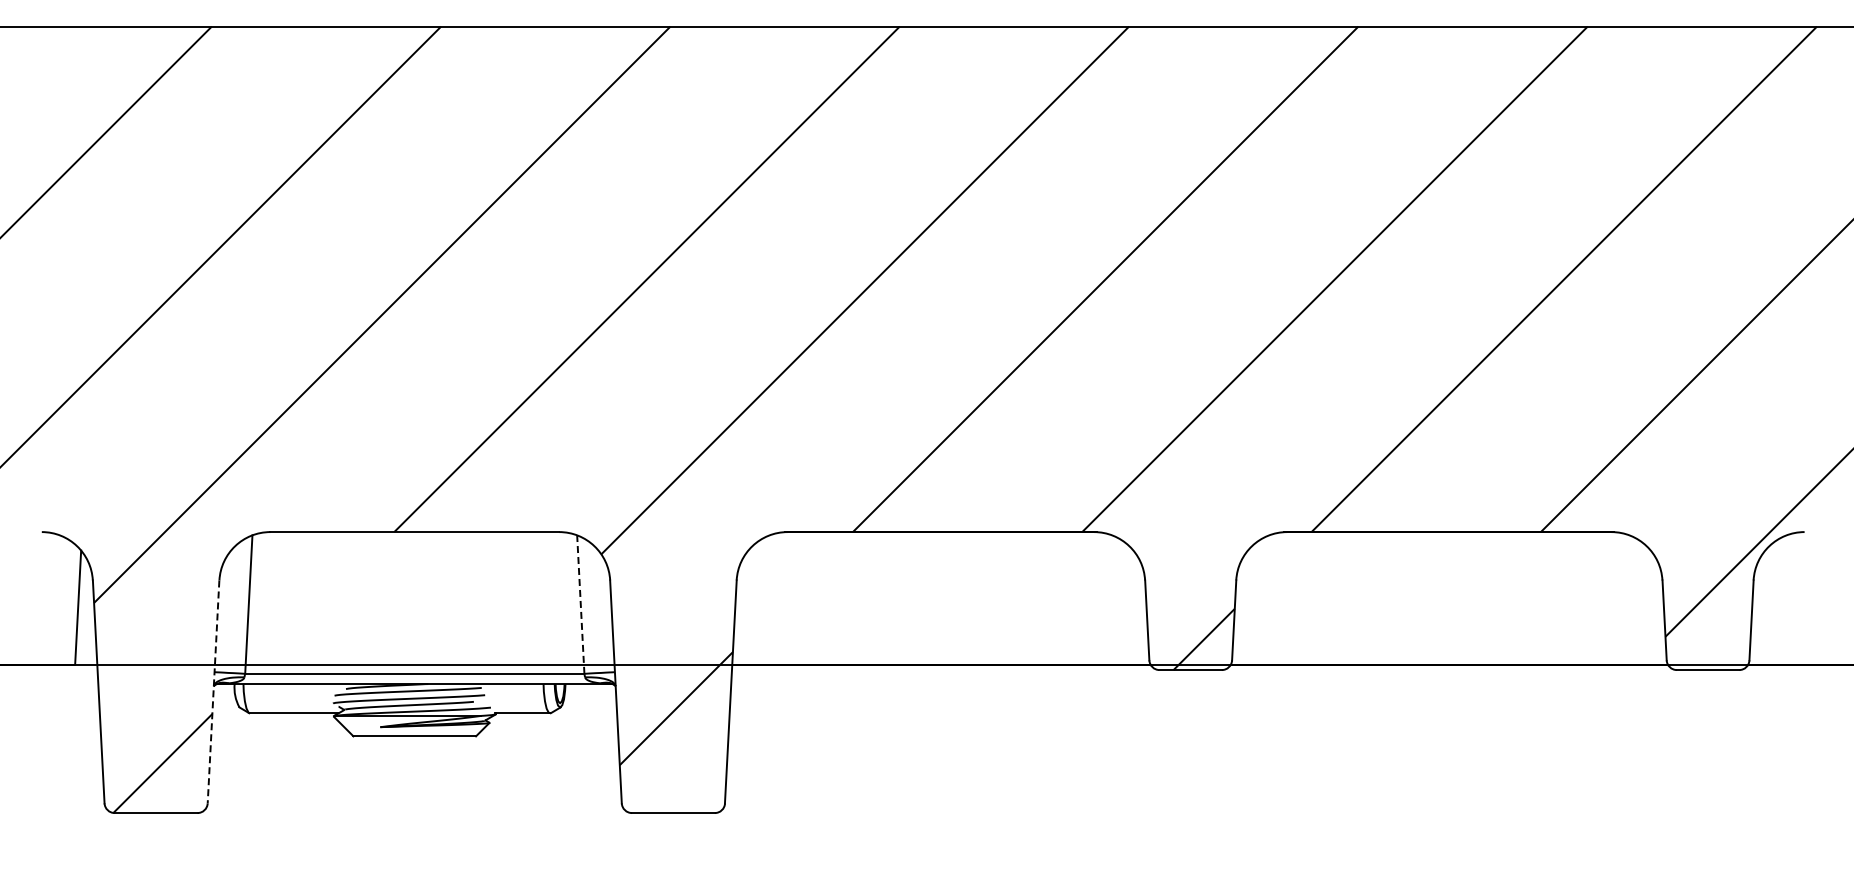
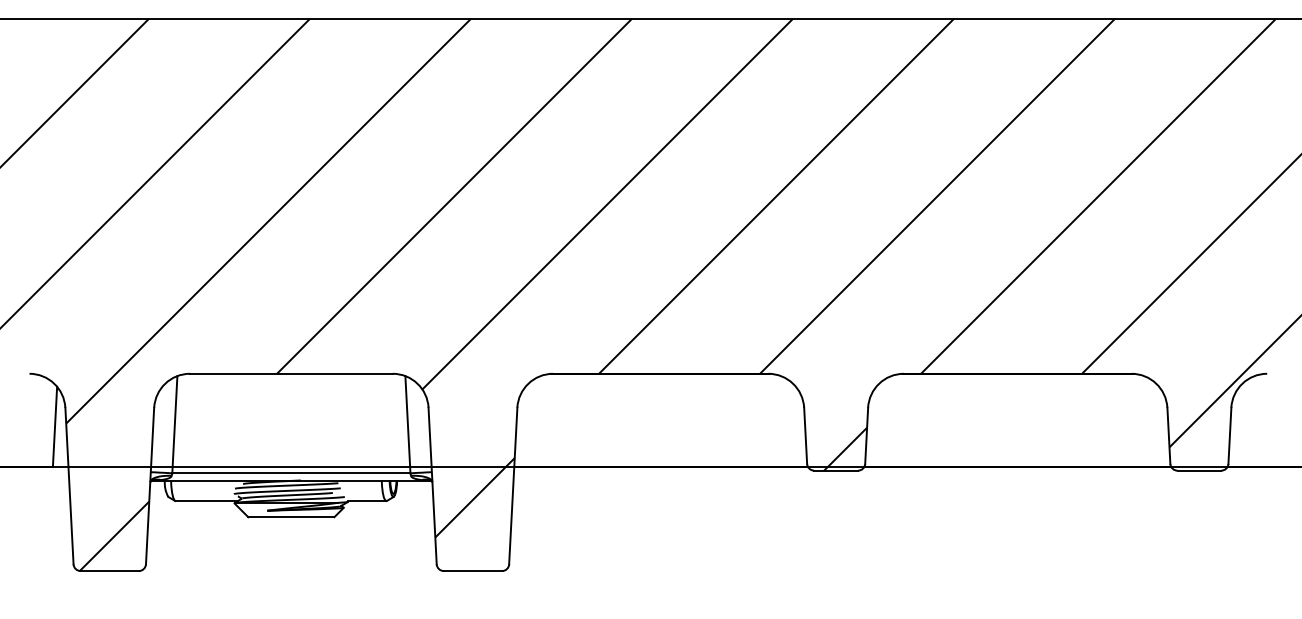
line: (580, 604) -> (407, 424), dashed -> solid
line: (213, 691) -> (150, 485), dashed -> solid

